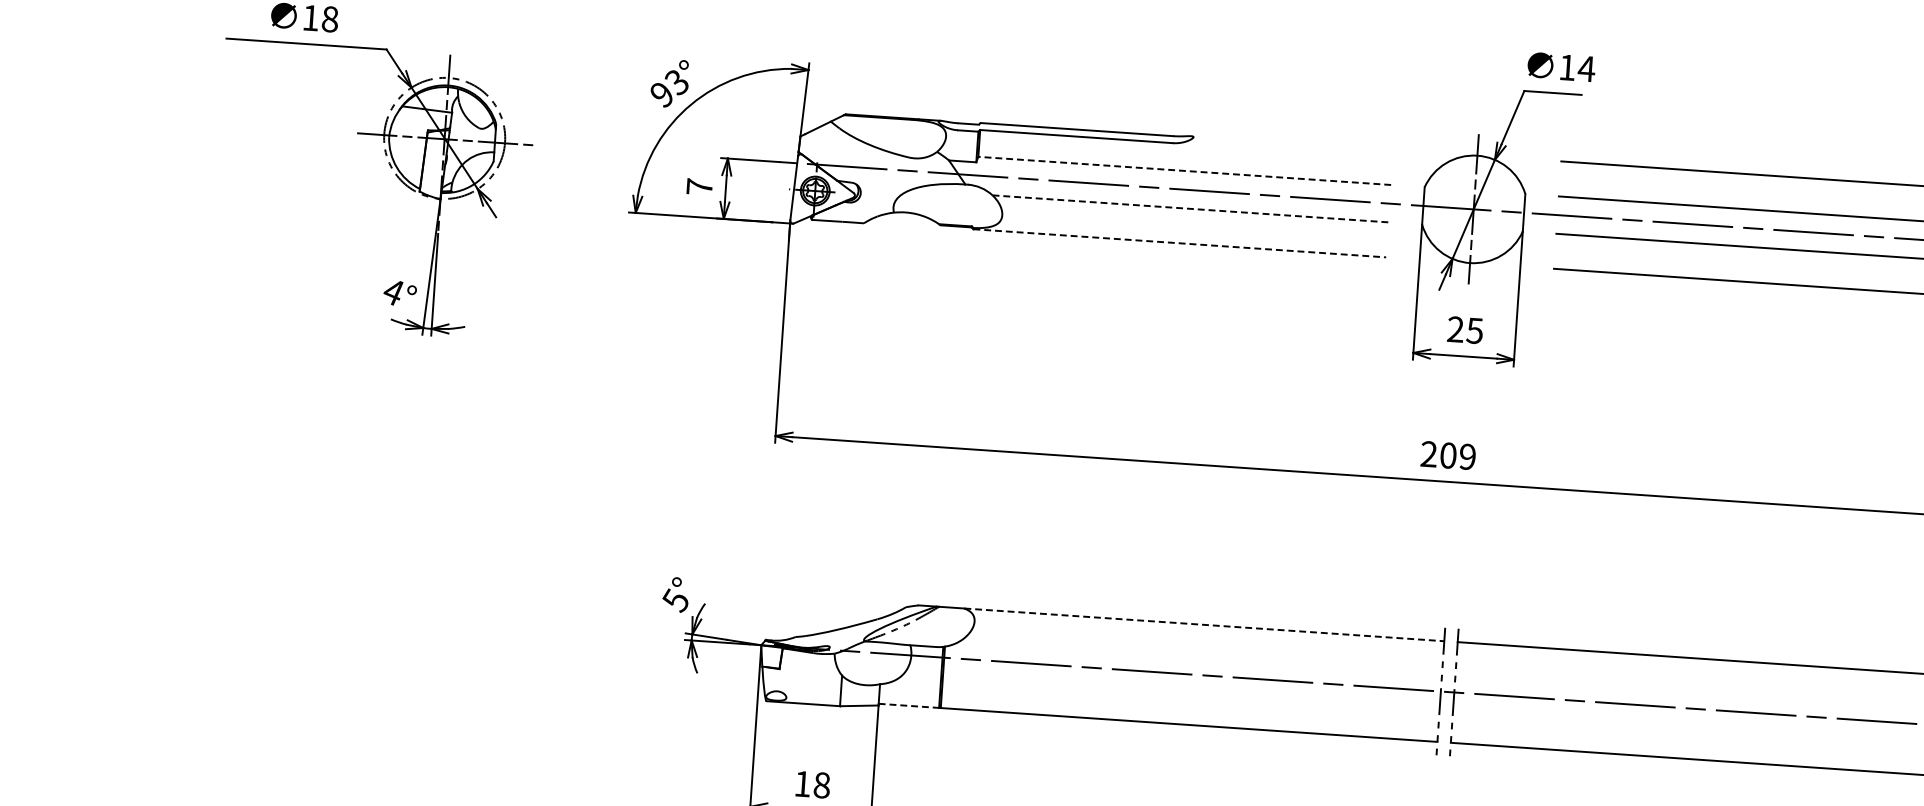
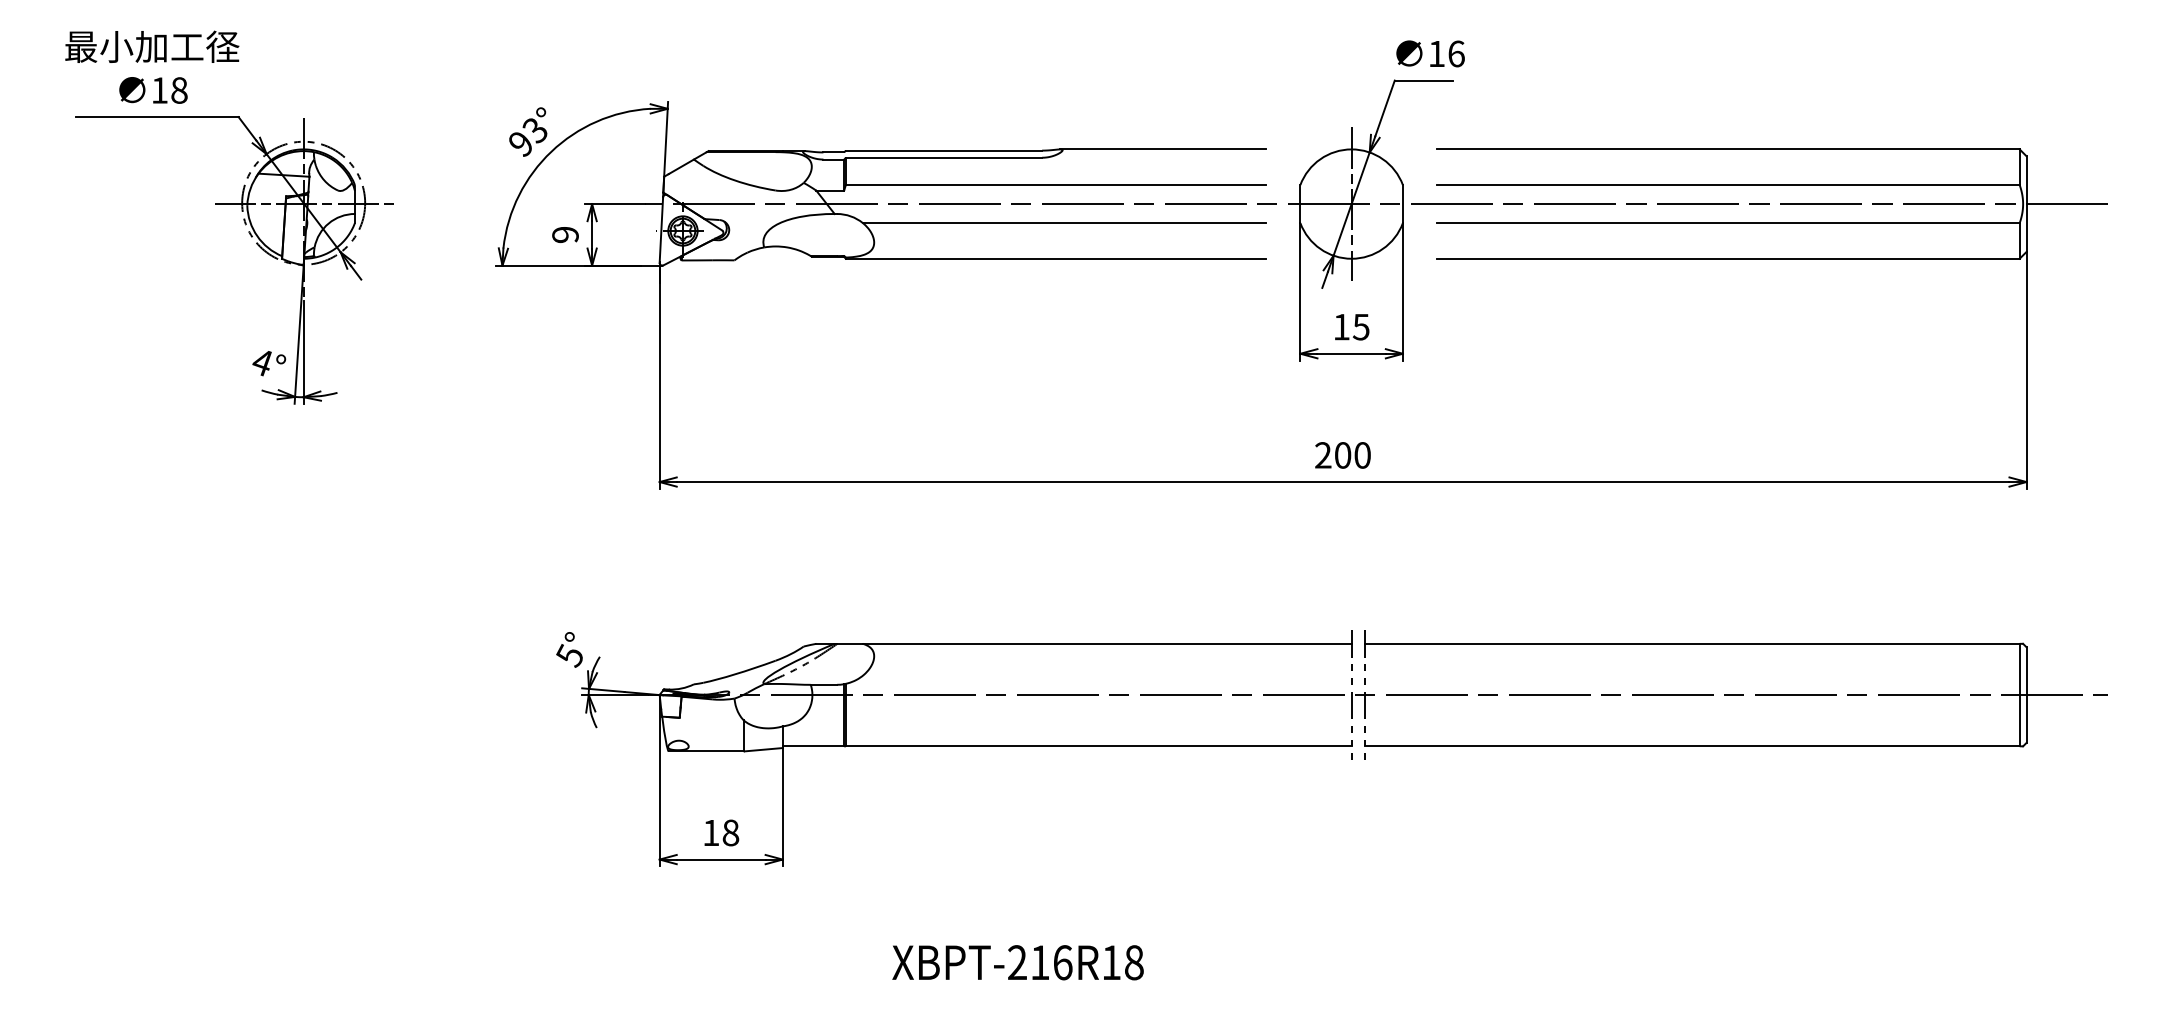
text: (1586, 68) -> (1456, 53), 14 -> 16
line: (1292, 143) -> (1163, 149), added
line: (1184, 171) -> (1055, 185), dashed -> solid
text: (699, 186) -> (565, 234), 7 -> 9
line: (1190, 209) -> (1064, 223), dashed -> solid
line: (1180, 243) -> (1056, 258), dashed -> solid
text: (1455, 328) -> (1341, 326), 25 -> 15
text: (1467, 457) -> (1362, 455), 209 -> 200
line: (1204, 624) -> (1107, 643), dashed -> solid
line: (908, 706) -> (813, 746), dashed -> solid

